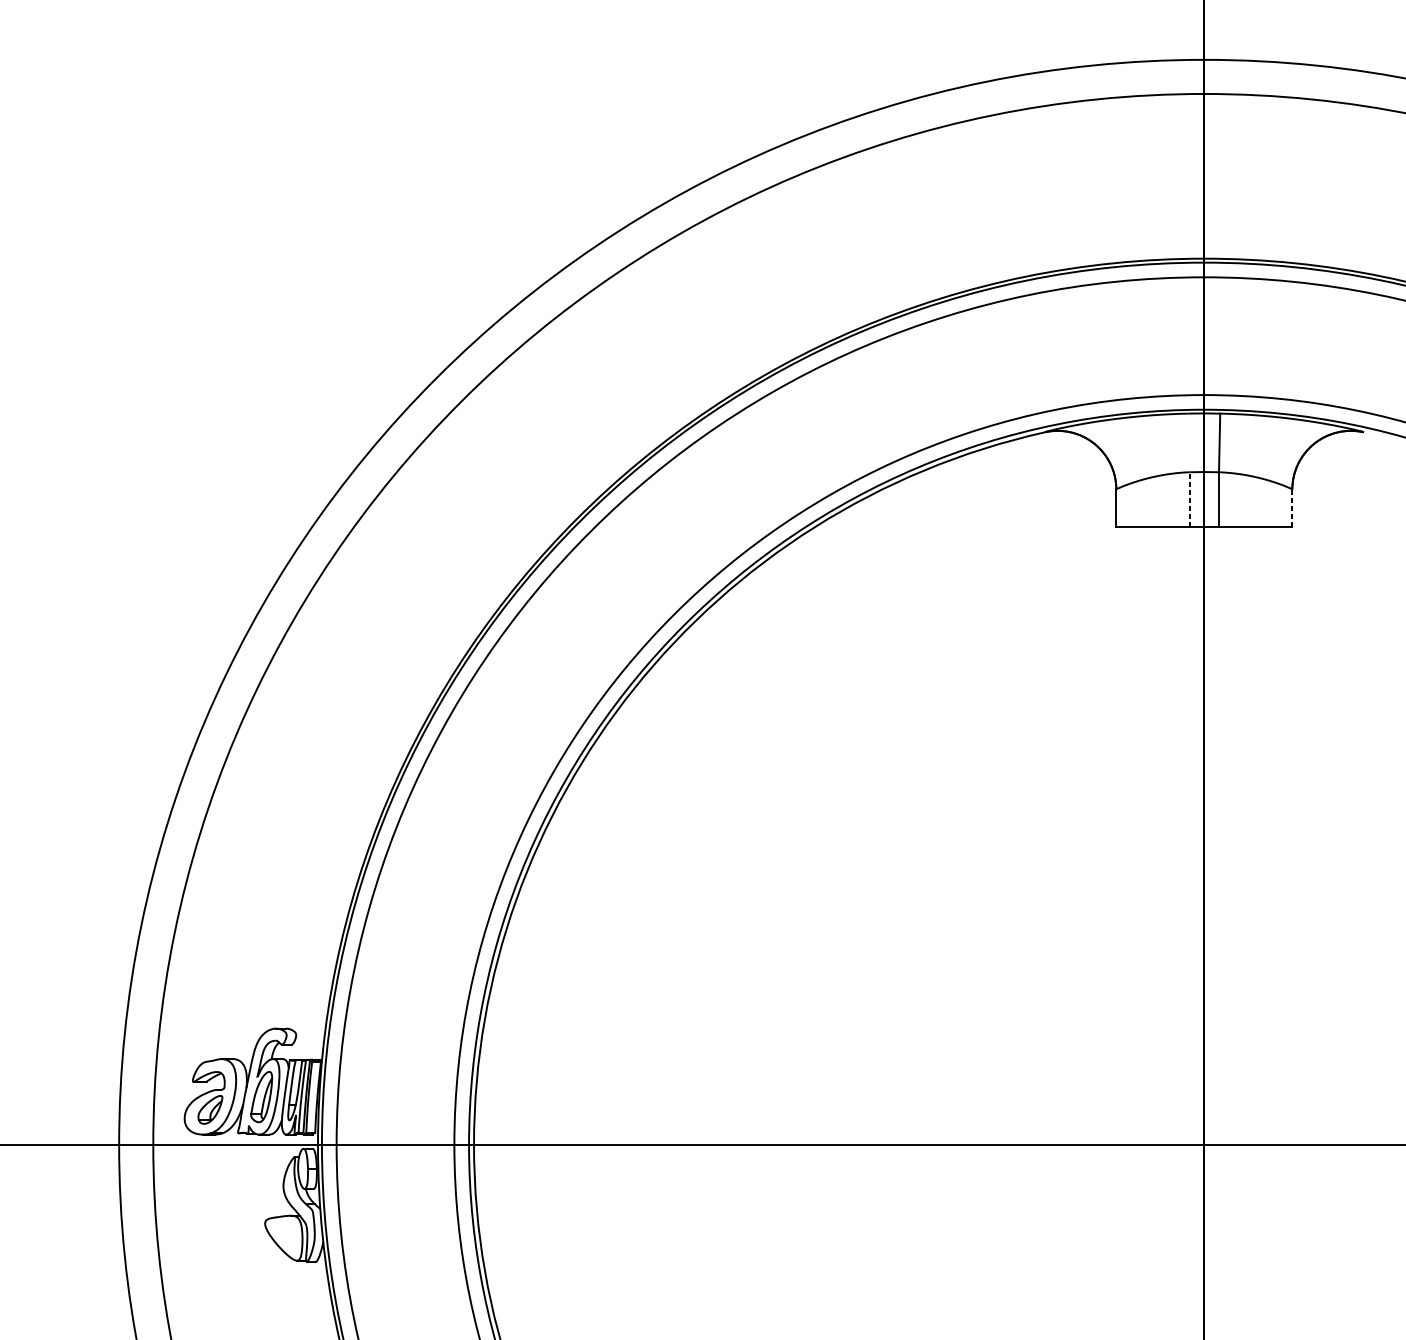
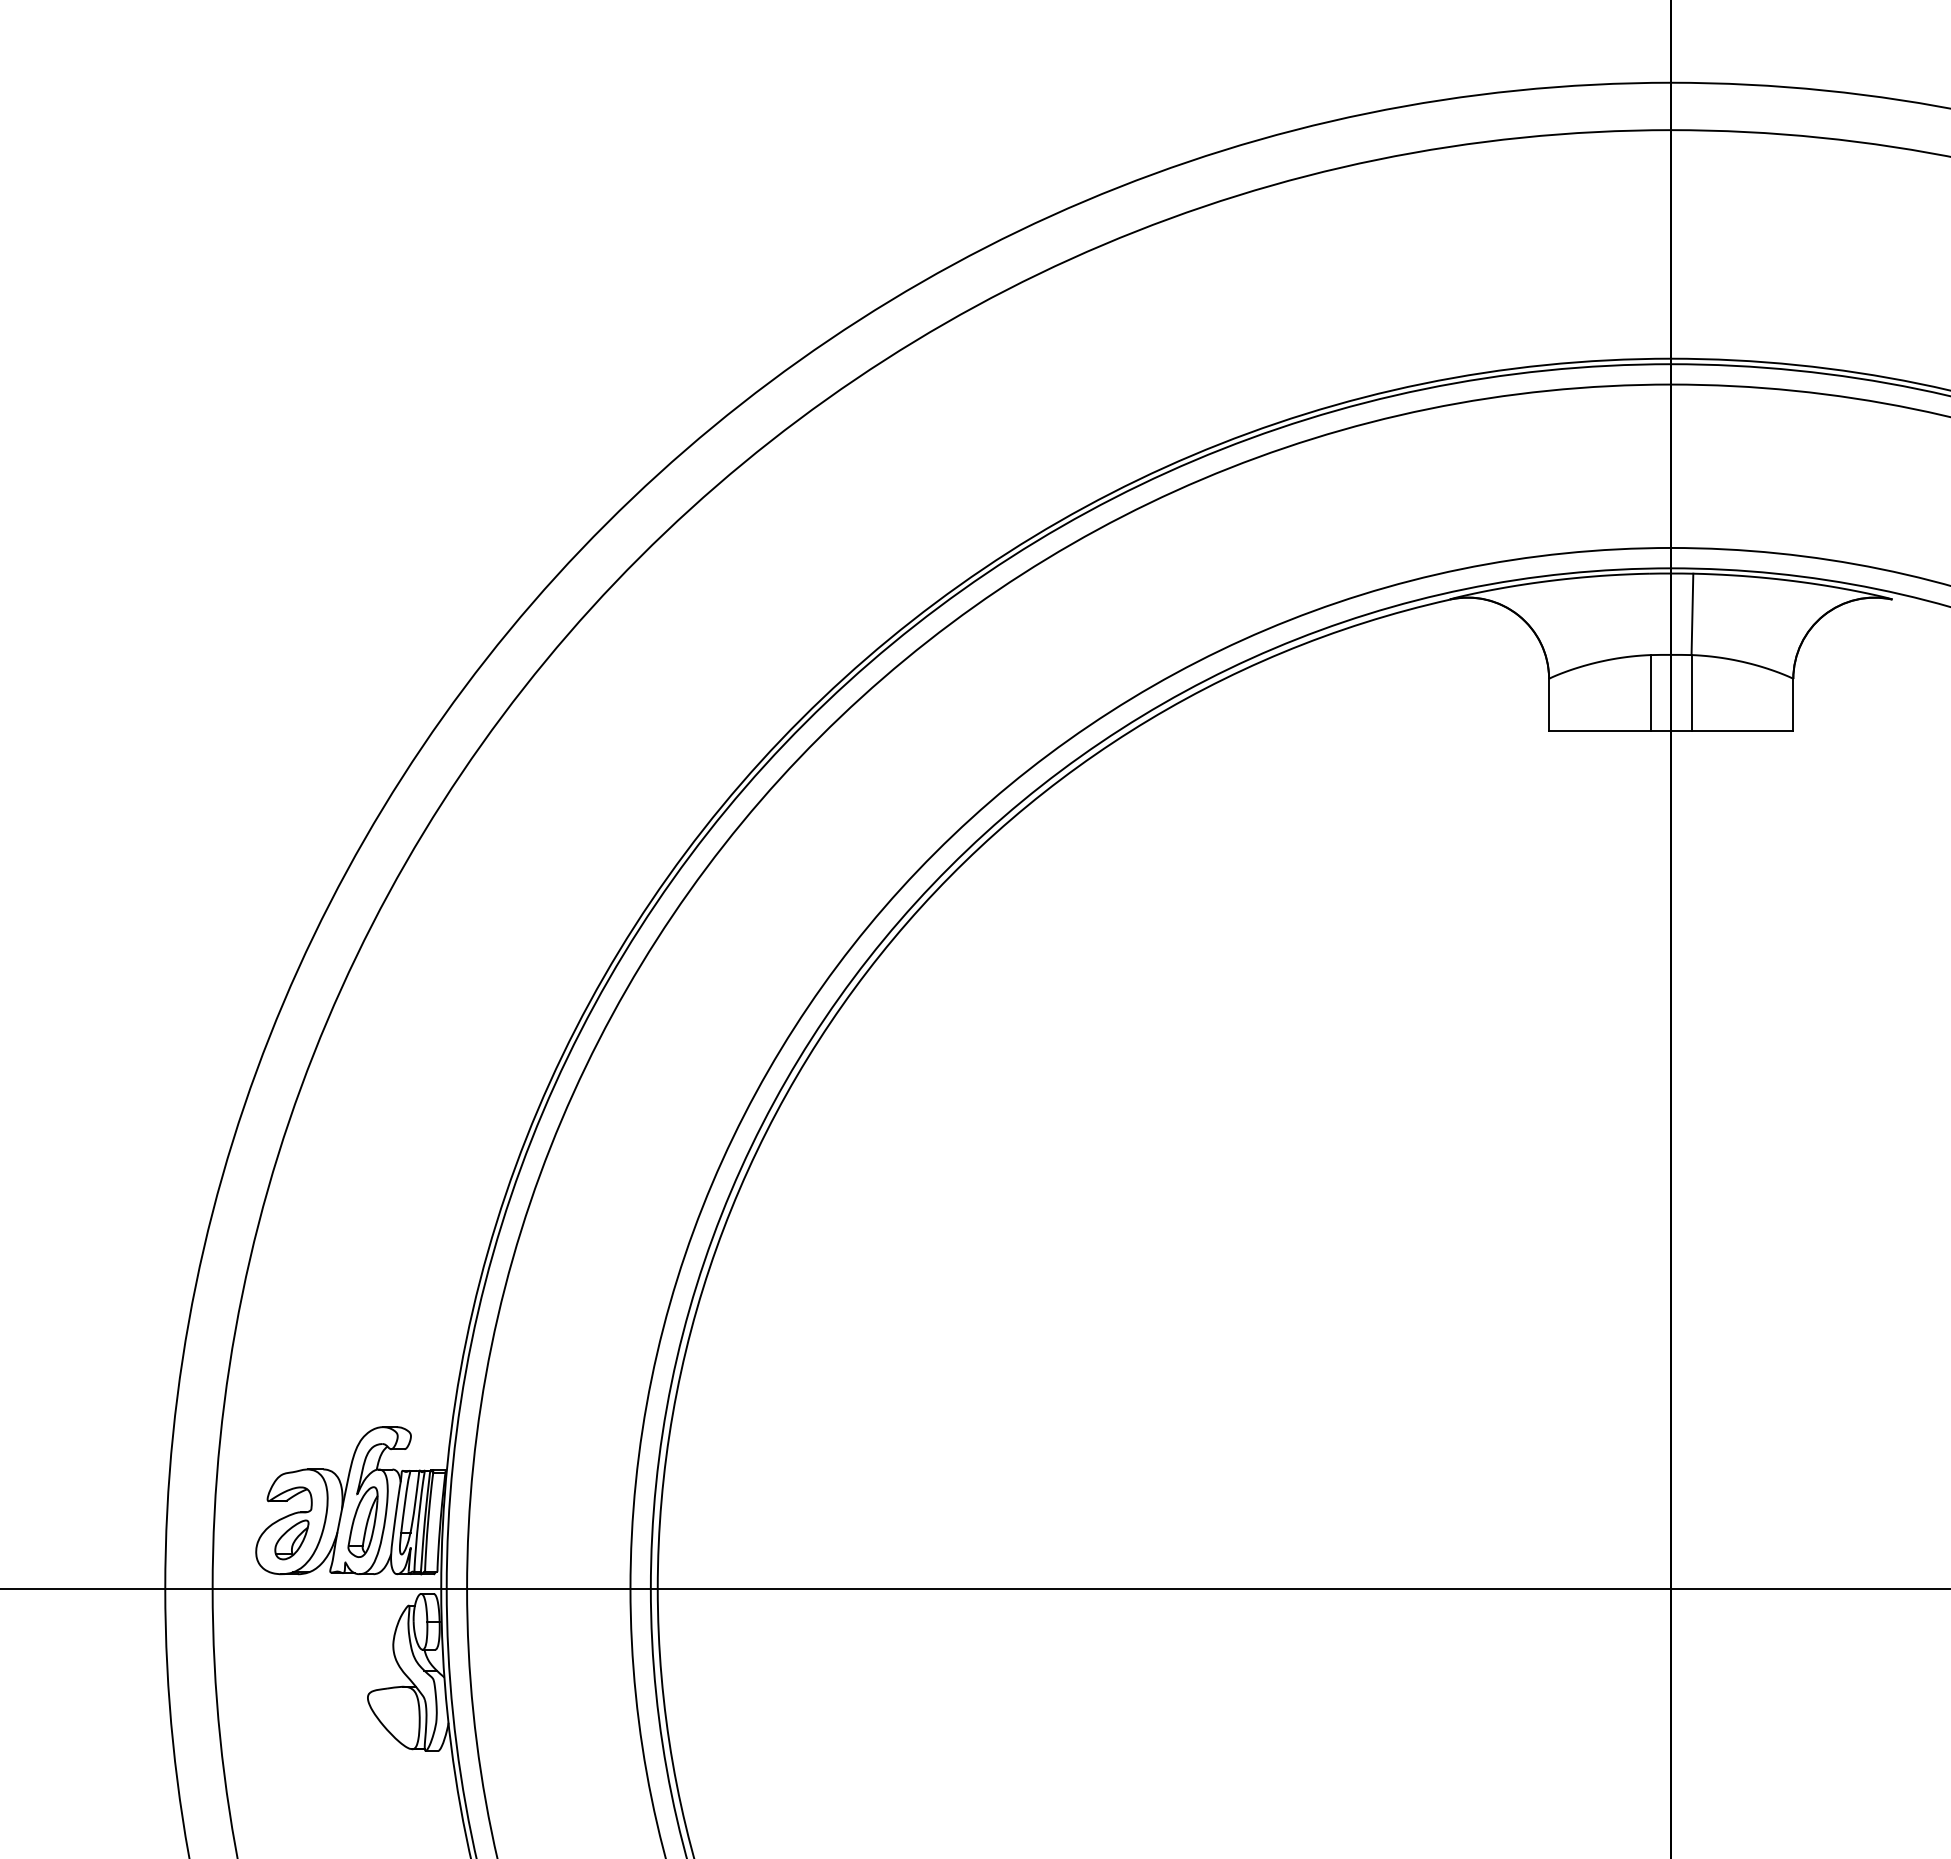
line: (1189, 499) -> (1650, 692), dashed -> solid
line: (1292, 507) -> (1793, 704), dashed -> solid

